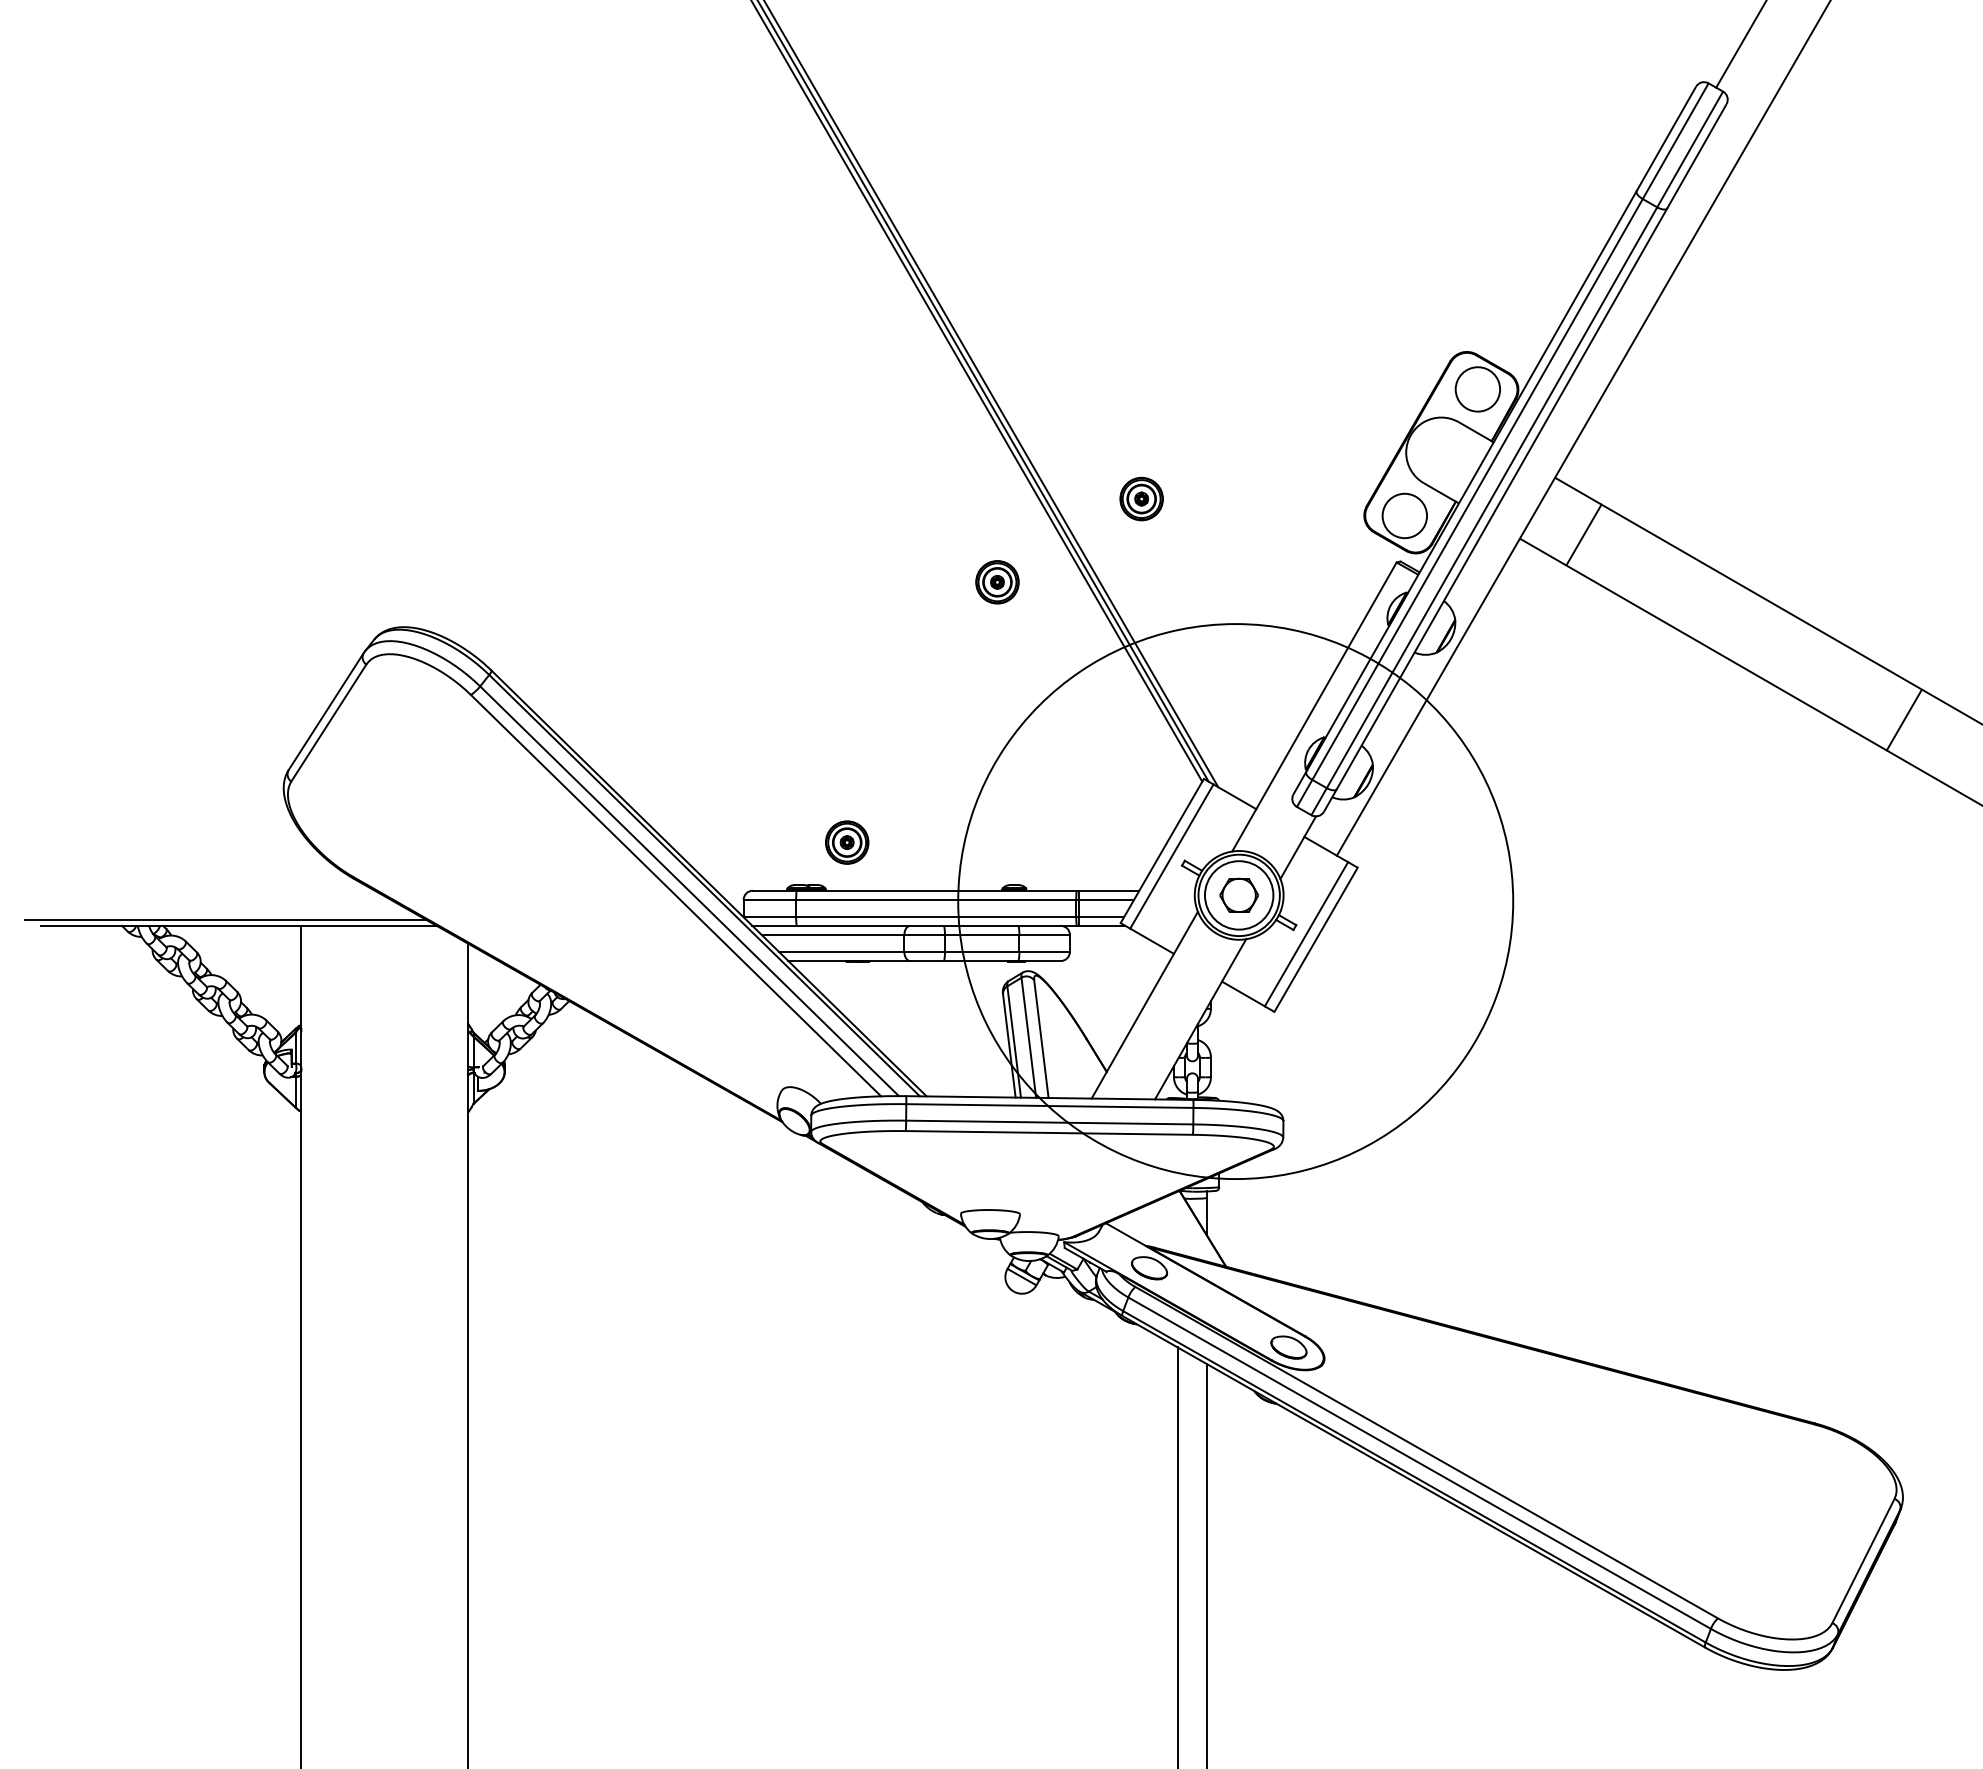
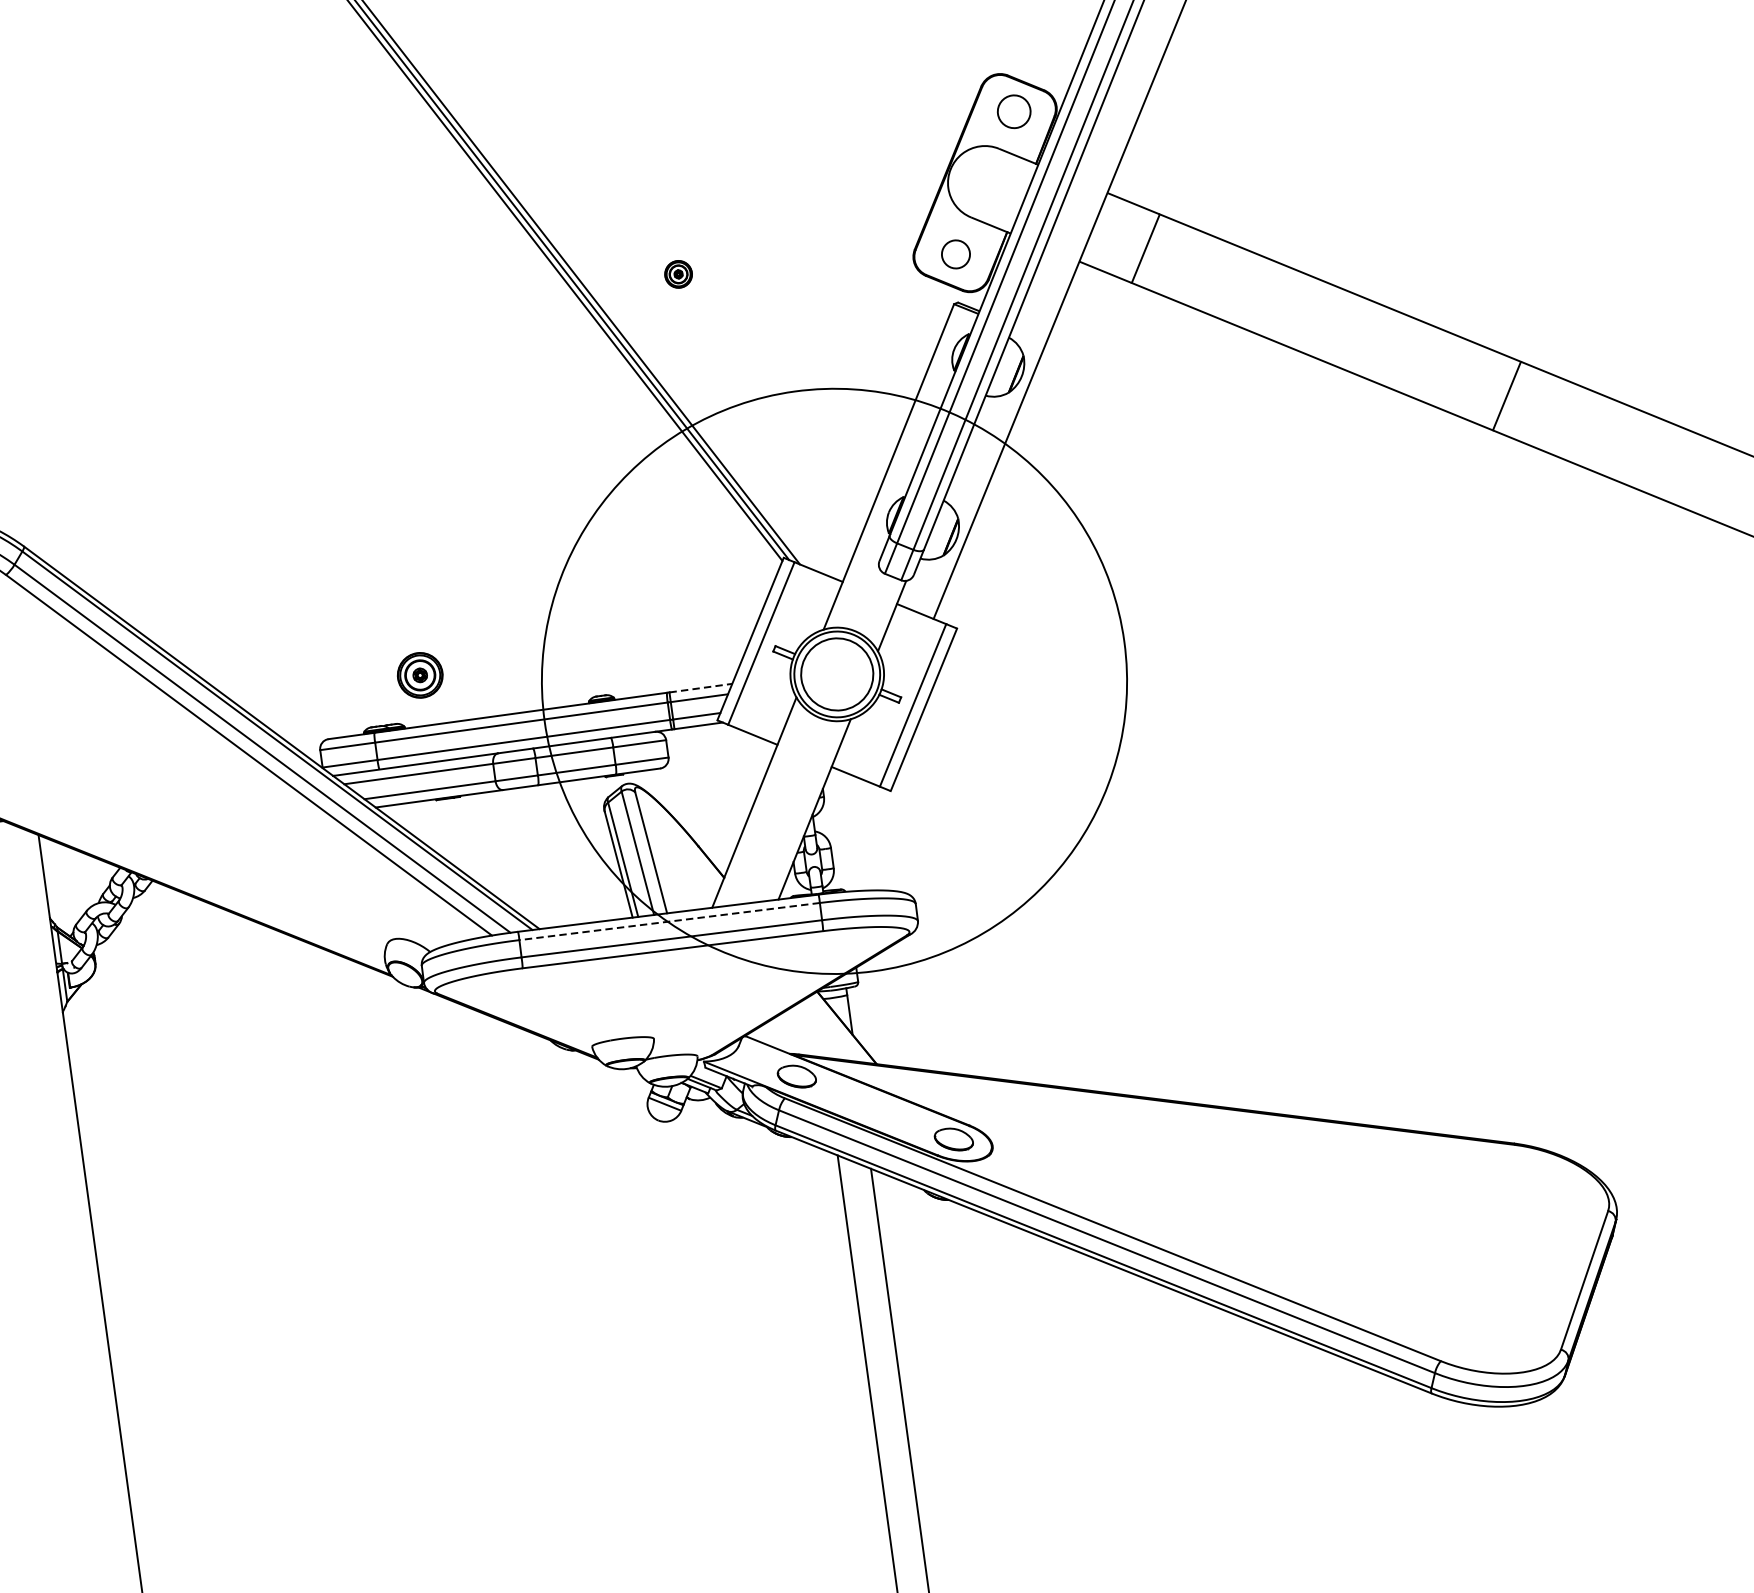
circle: (1477, 389) -> (1013, 111), size x0.7
part: (1141, 498) -> (678, 273), size x0.6
circle: (1404, 515) -> (955, 253), size x0.6
part: (997, 582) -> (540, 382), removed
line: (1109, 890) -> (701, 687), solid -> dashed
part: (1238, 894) -> (836, 673), removed
line: (1049, 1106) -> (669, 922), solid -> dashed

